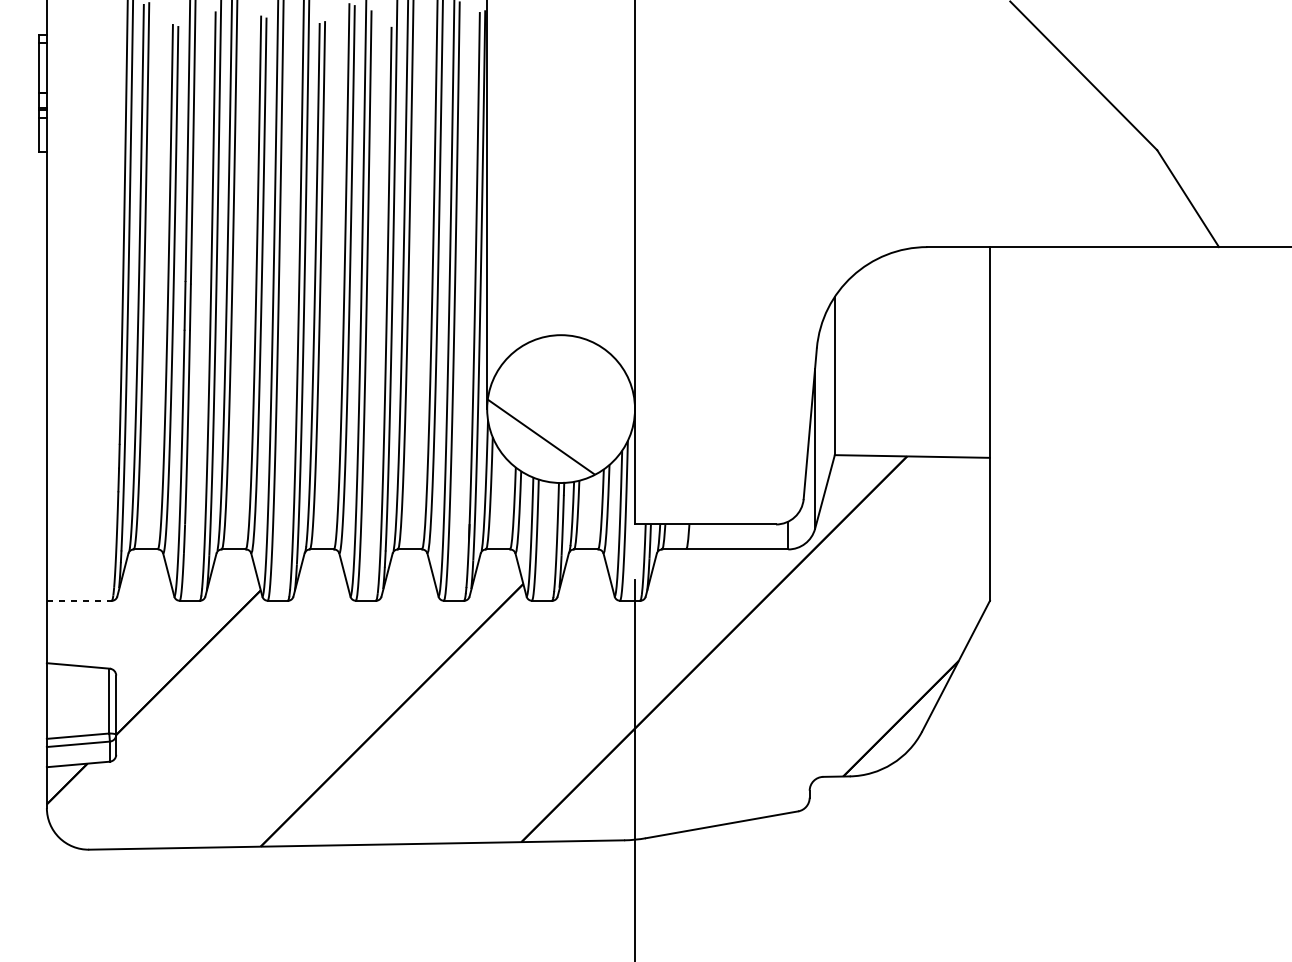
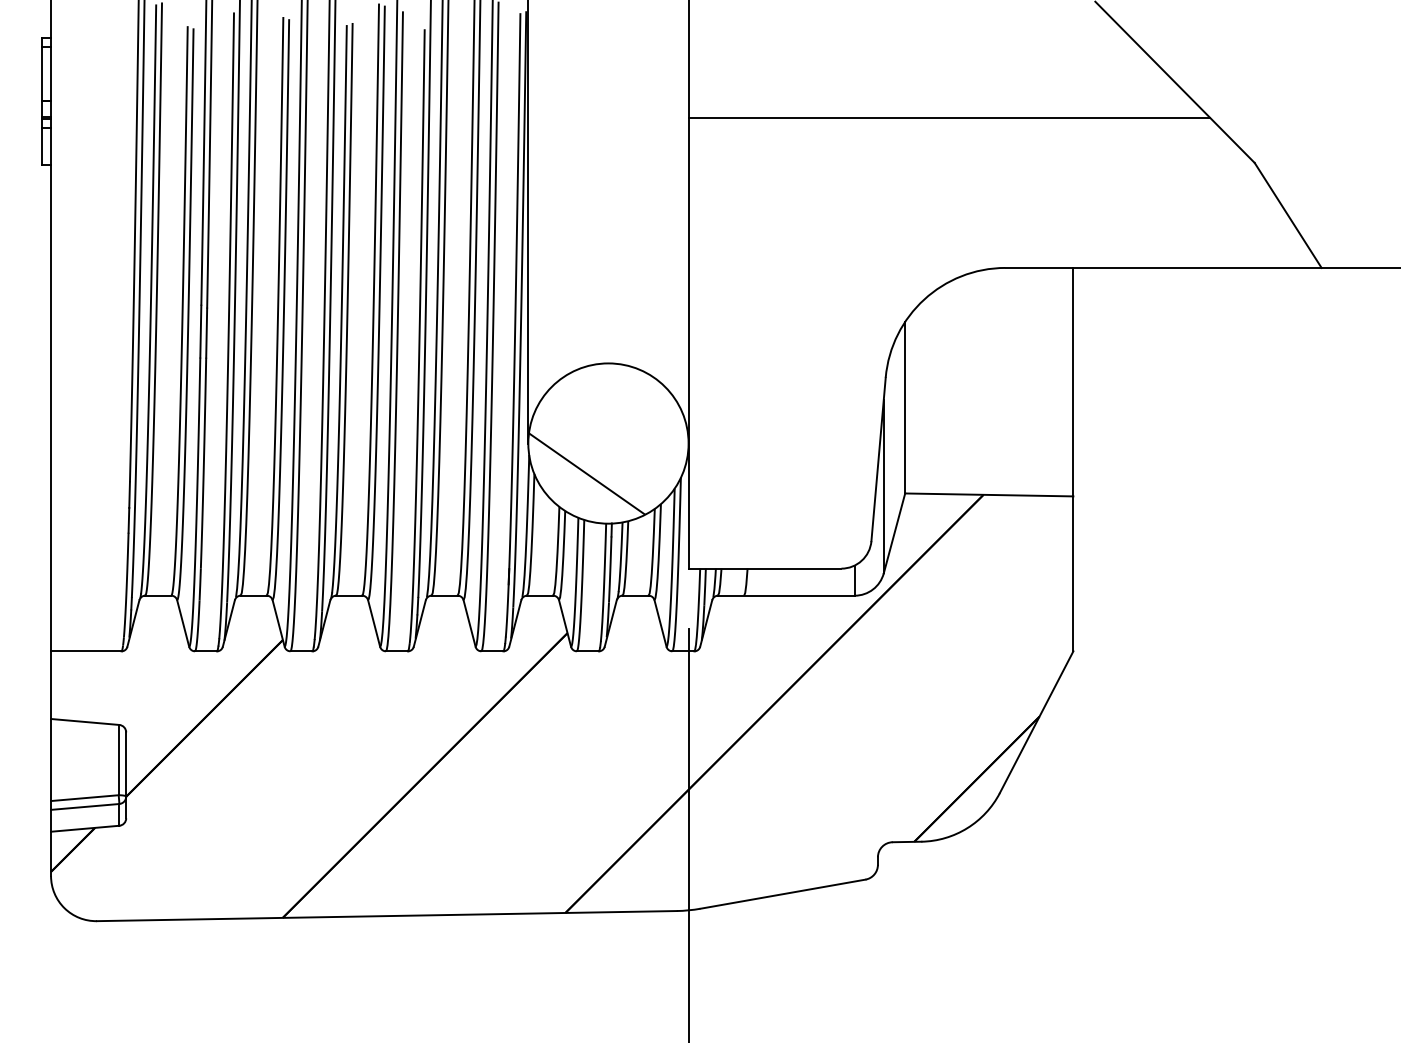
line: (874, 108) -> (948, 117), added
line: (79, 600) -> (86, 651), dashed -> solid

